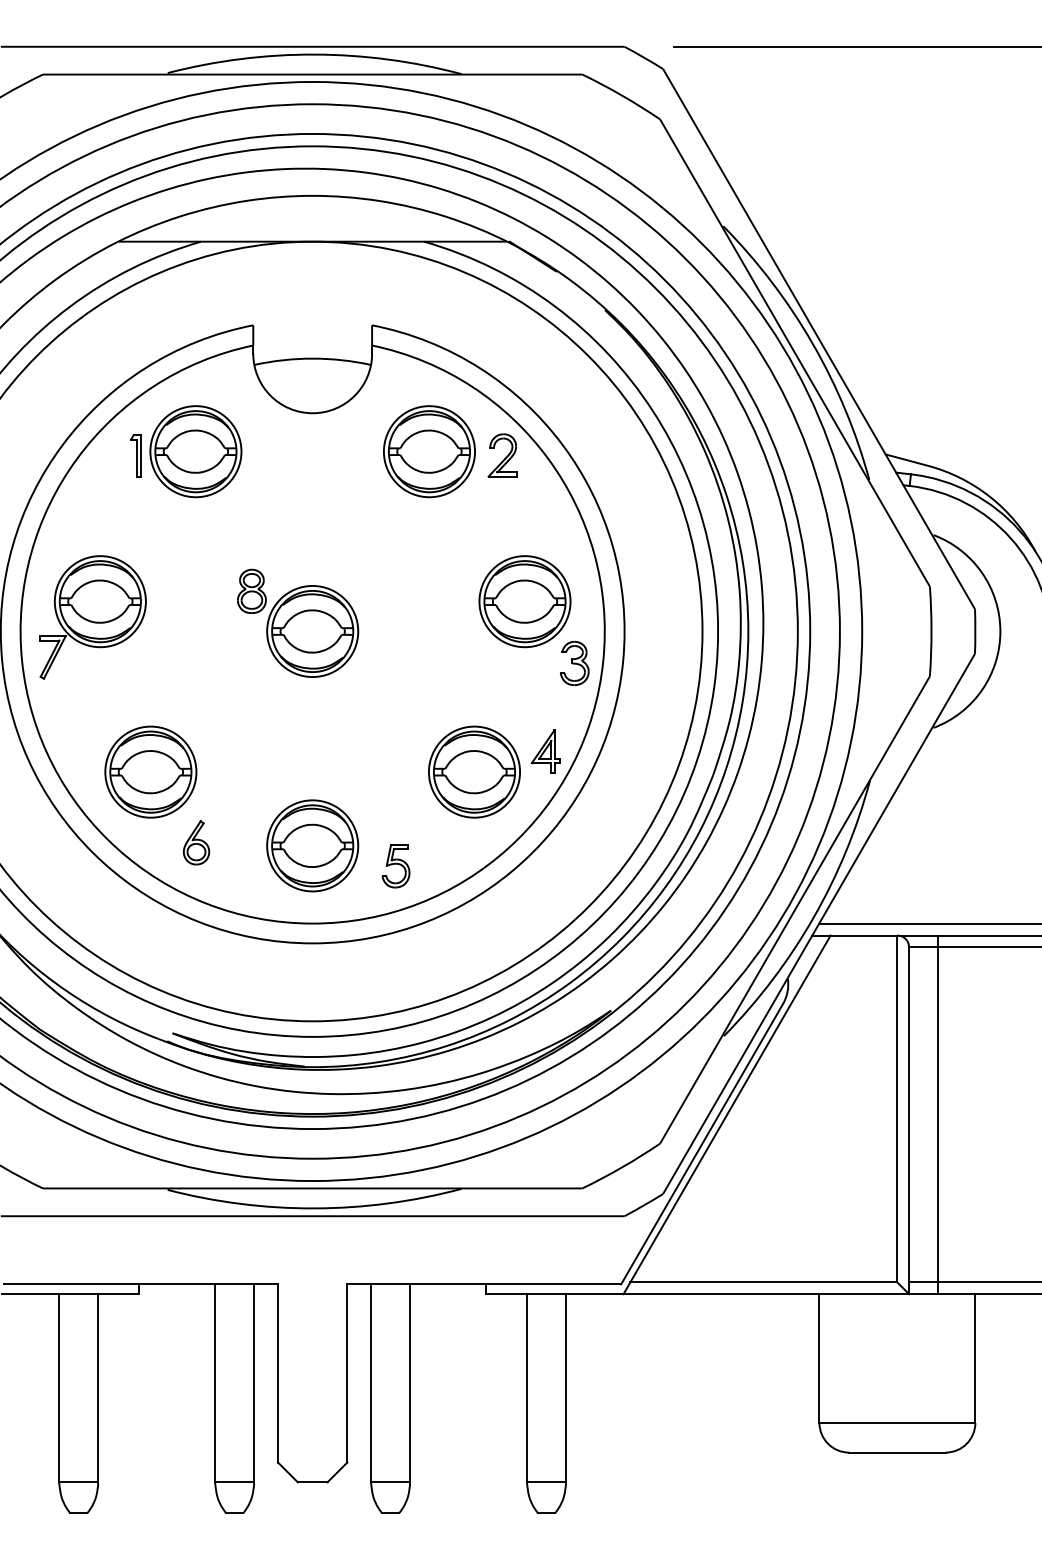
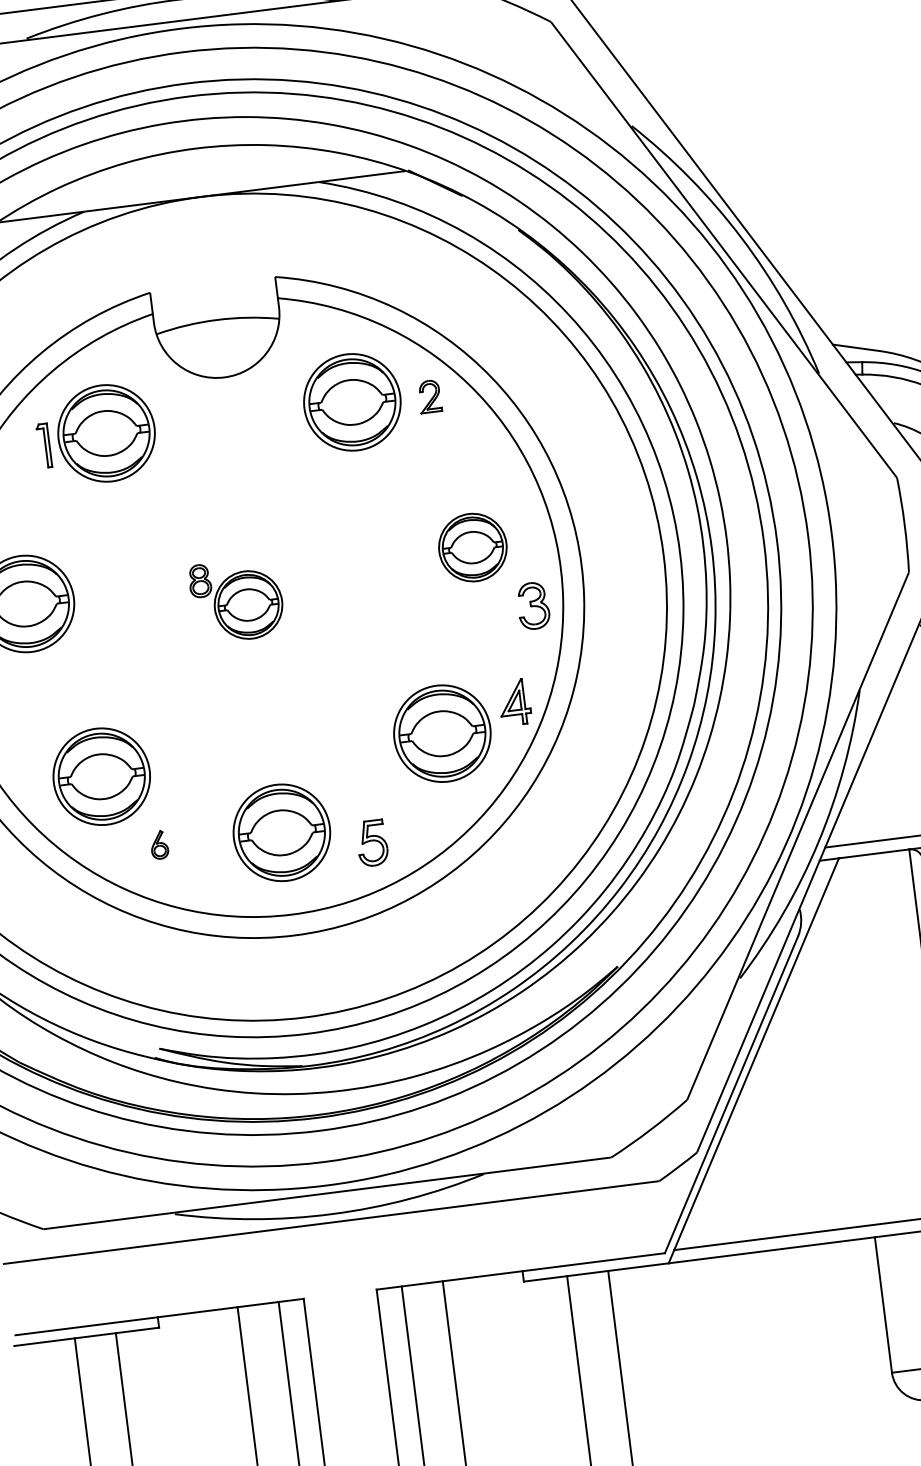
part: (502, 455) -> (429, 396), size x0.7
part: (524, 601) -> (472, 547), size x0.7
part: (298, 622) -> (237, 599), size x0.7
part: (196, 842) -> (159, 844), size x0.6

